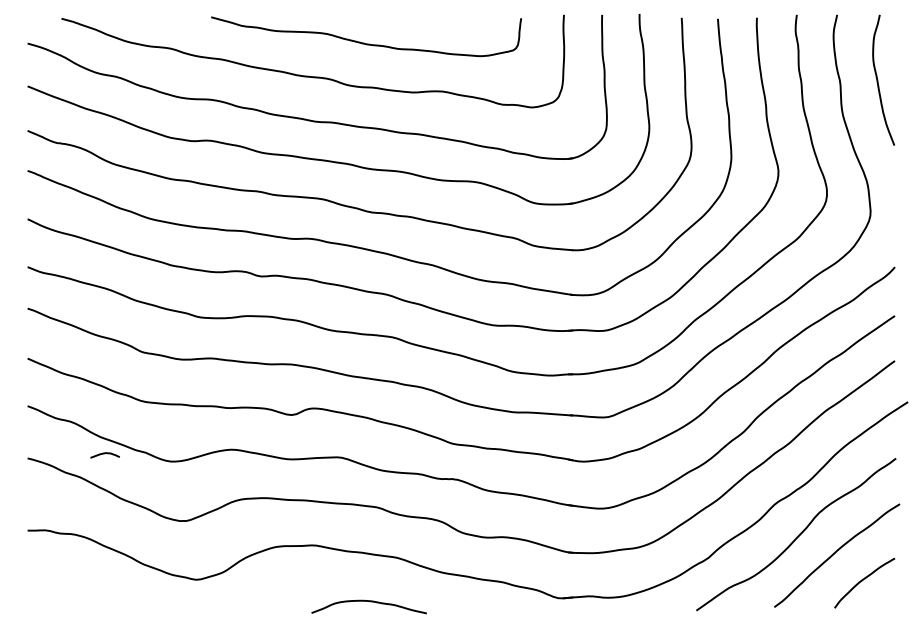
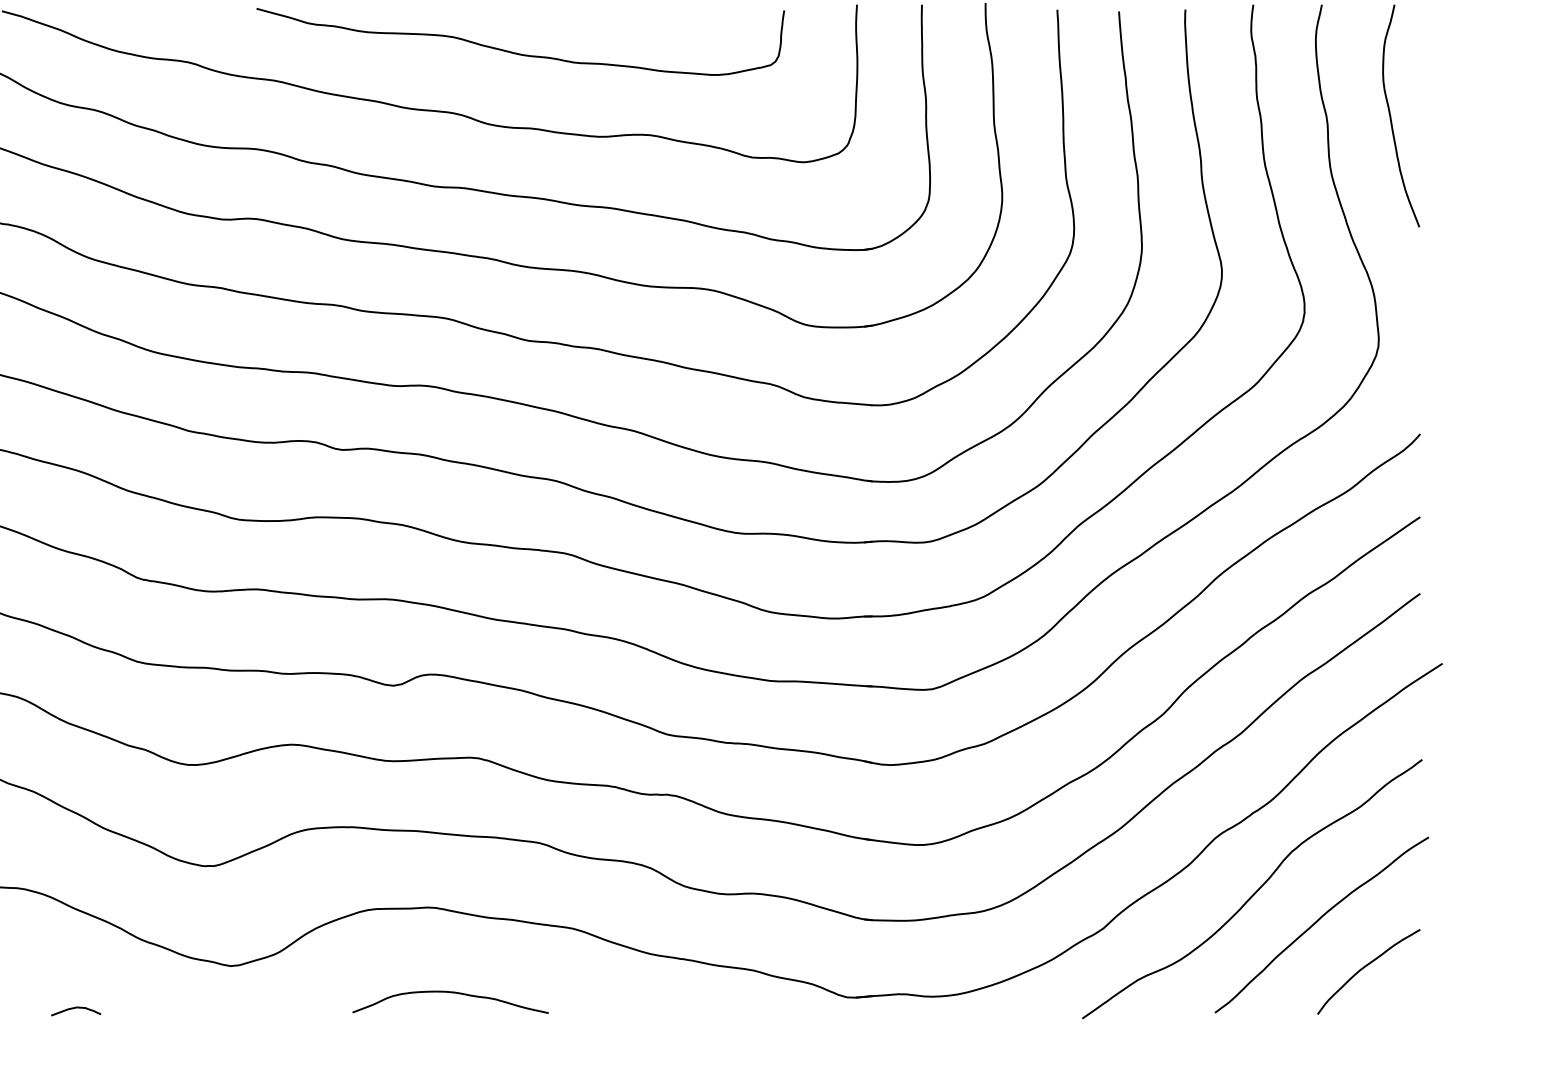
curve: (104, 454) -> (75, 1009), moved
curve: (369, 602) -> (451, 994), moved

